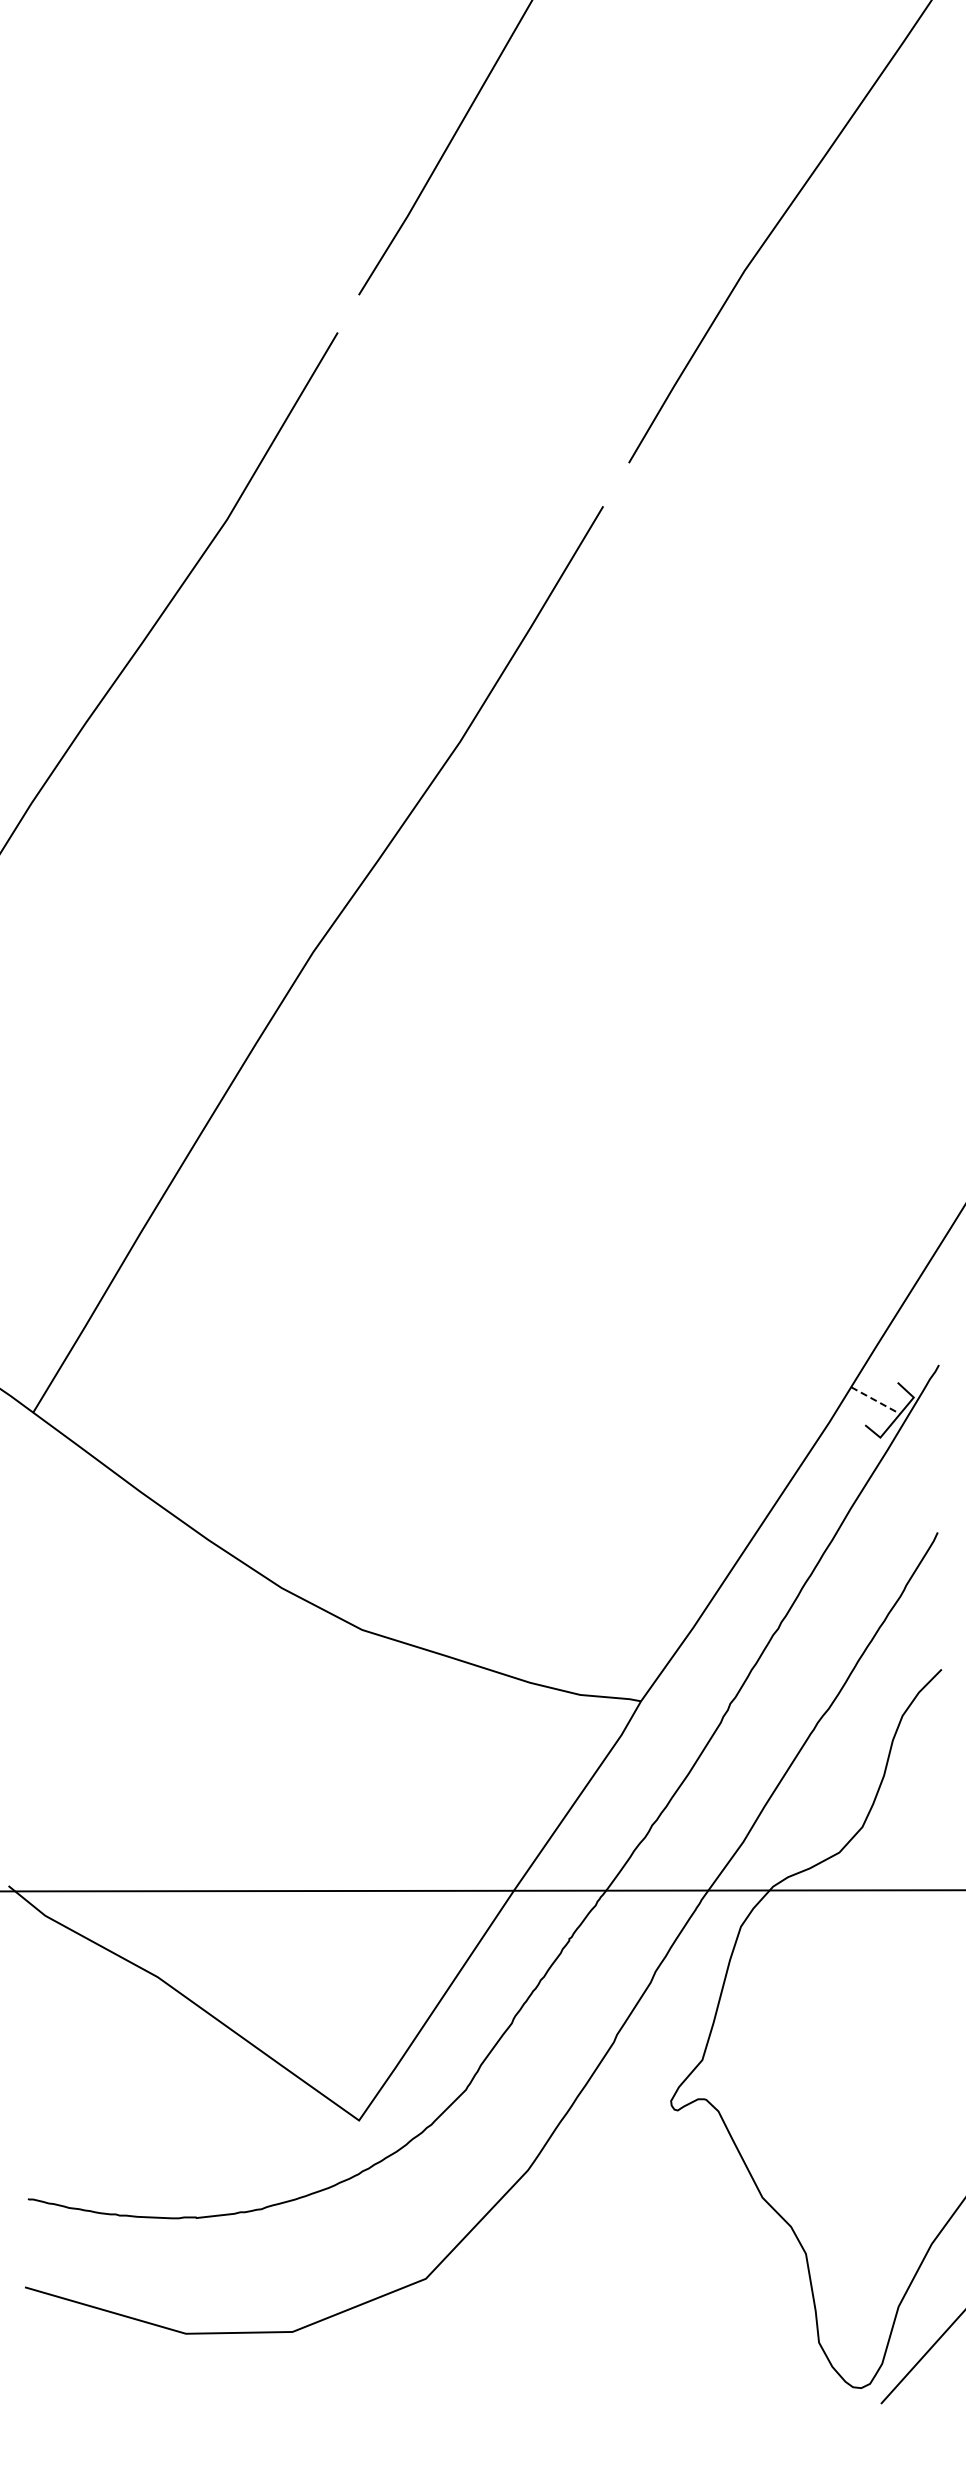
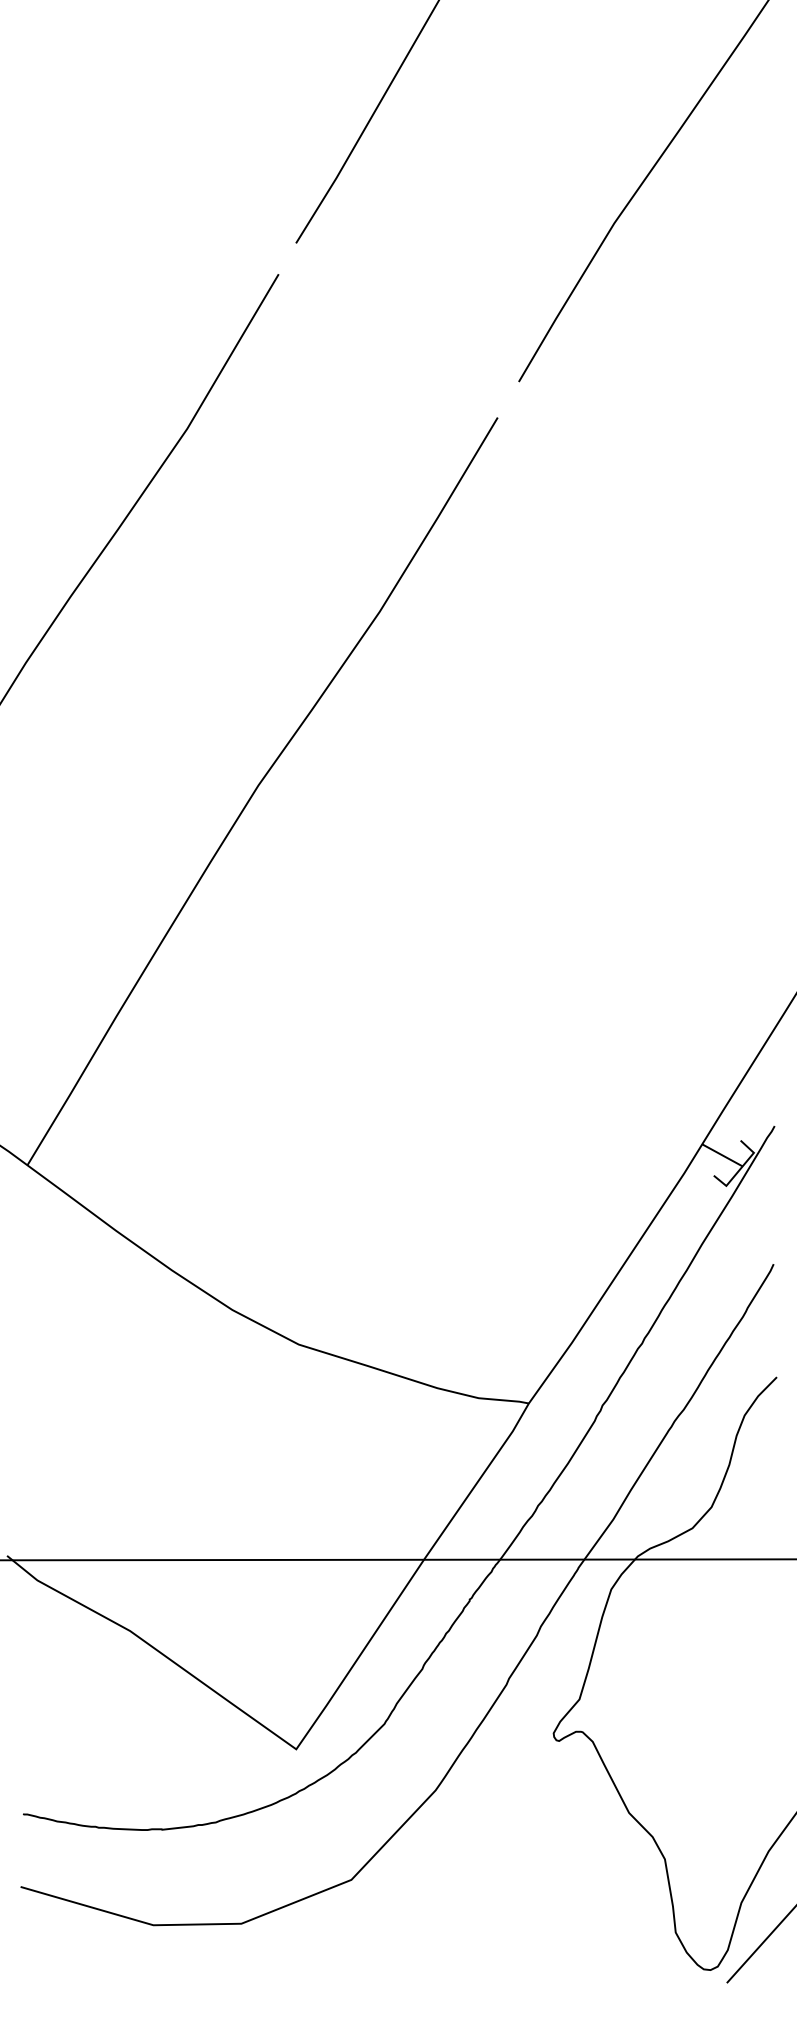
line: (875, 1400) -> (722, 1155), dashed -> solid

